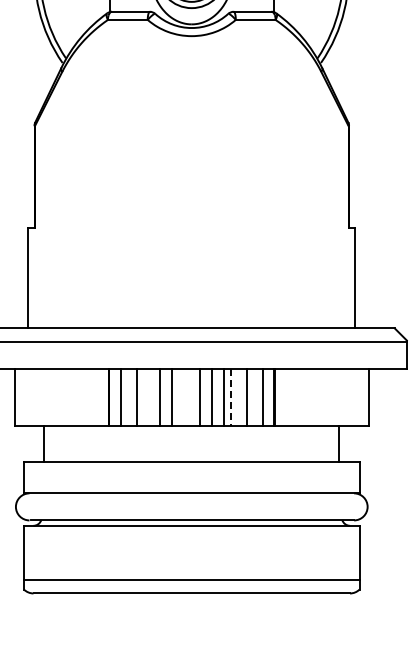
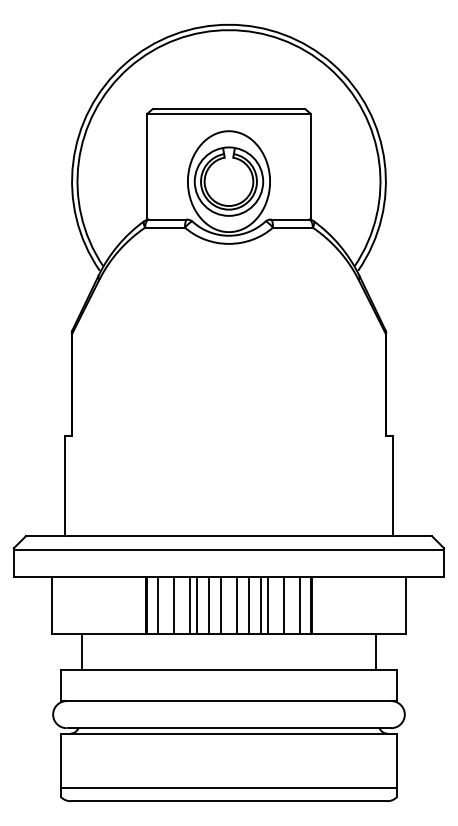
line: (153, 396) -> (190, 604), added
line: (183, 396) -> (220, 604), added
line: (230, 397) -> (267, 605), dashed -> solid

